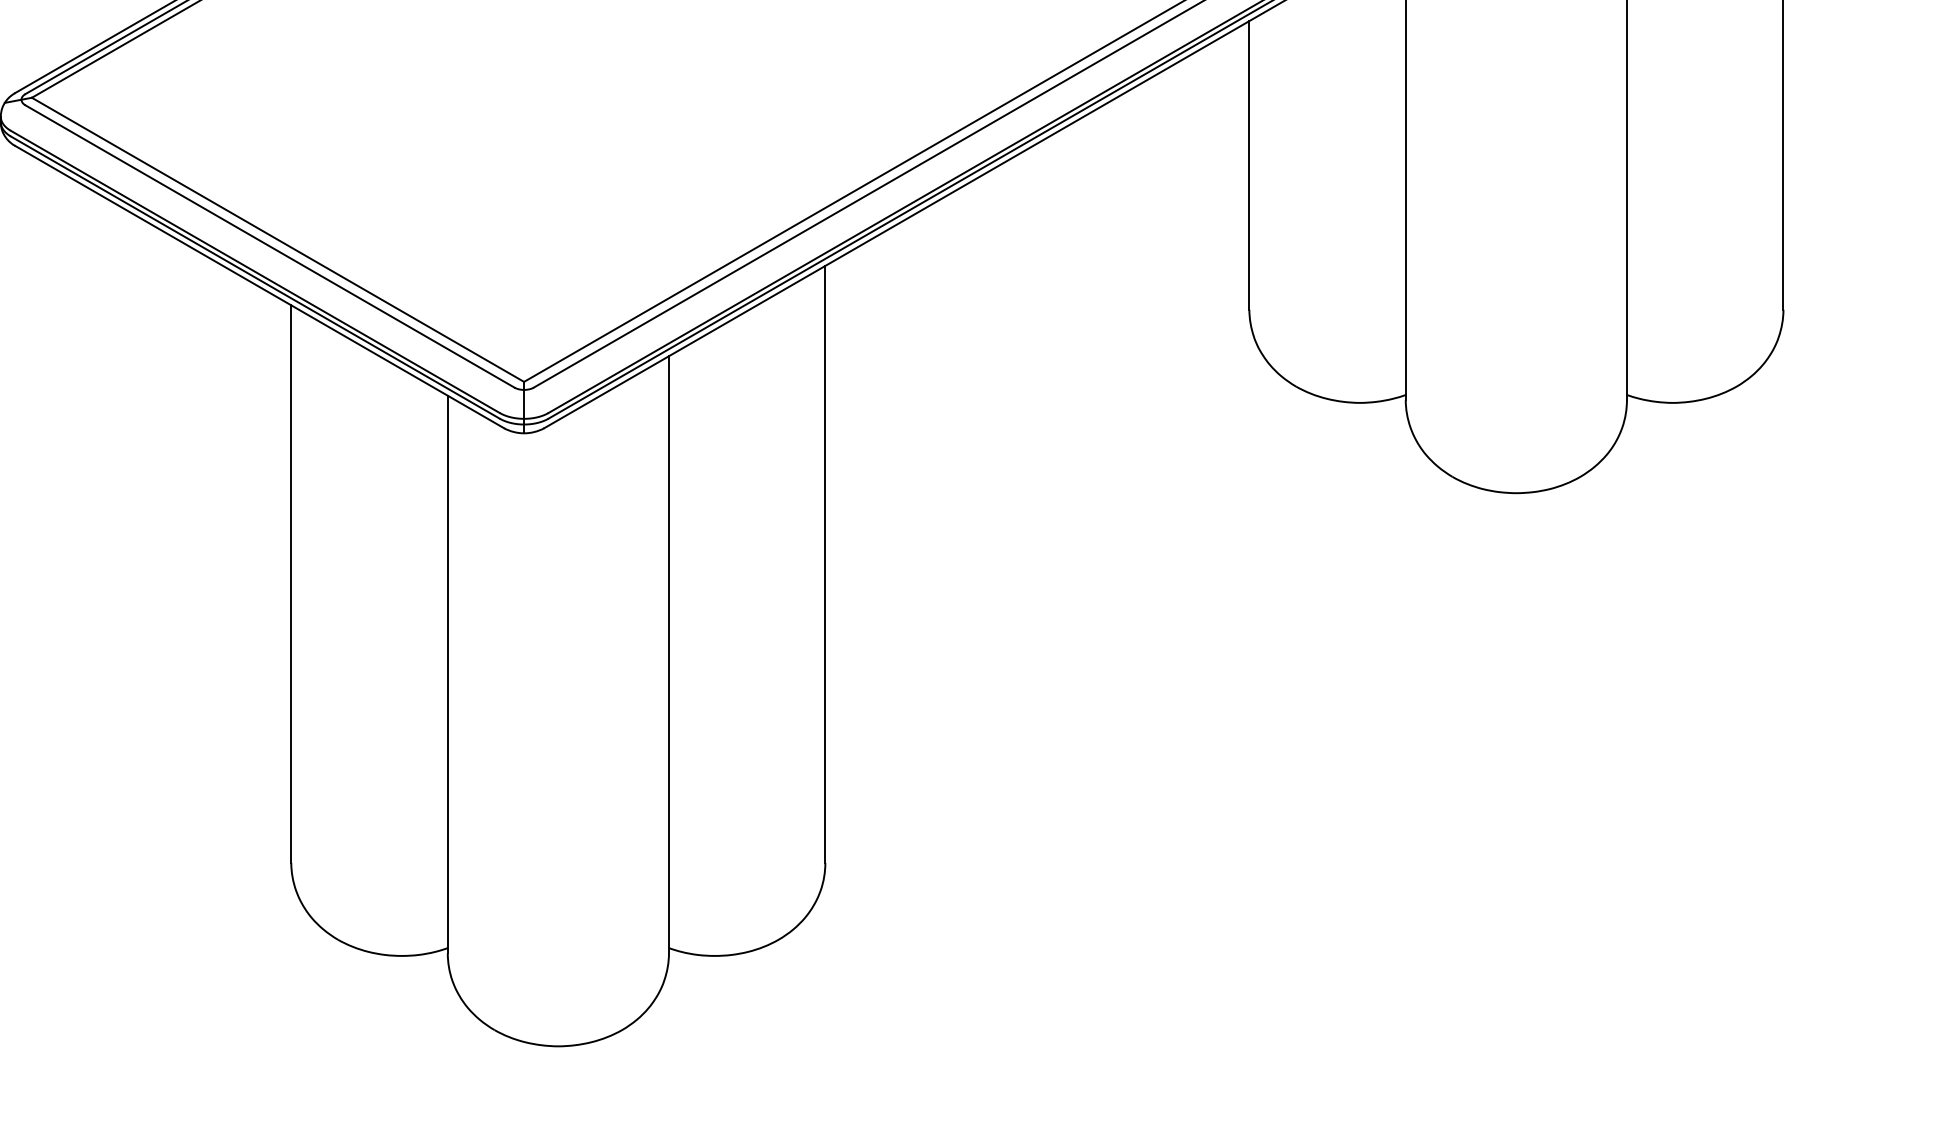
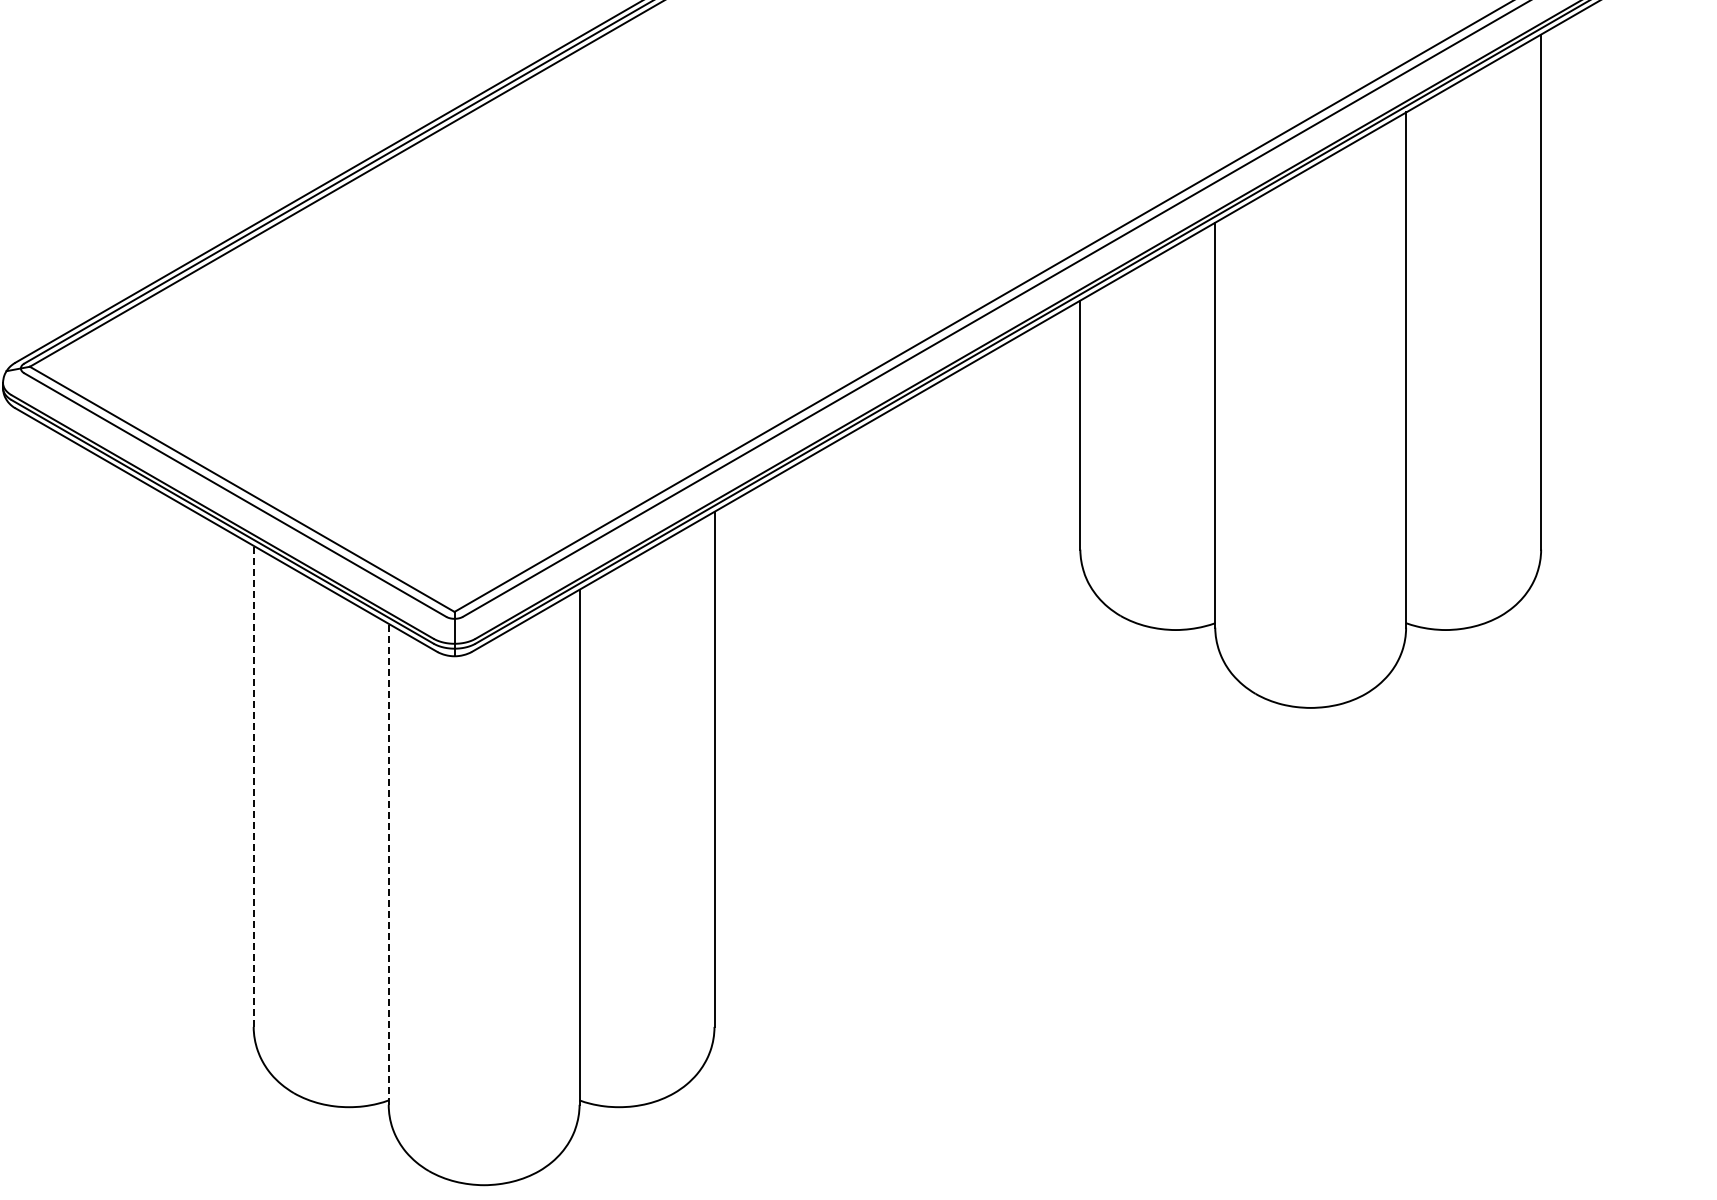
line: (291, 584) -> (253, 786), solid -> dashed
line: (447, 673) -> (388, 863), solid -> dashed

